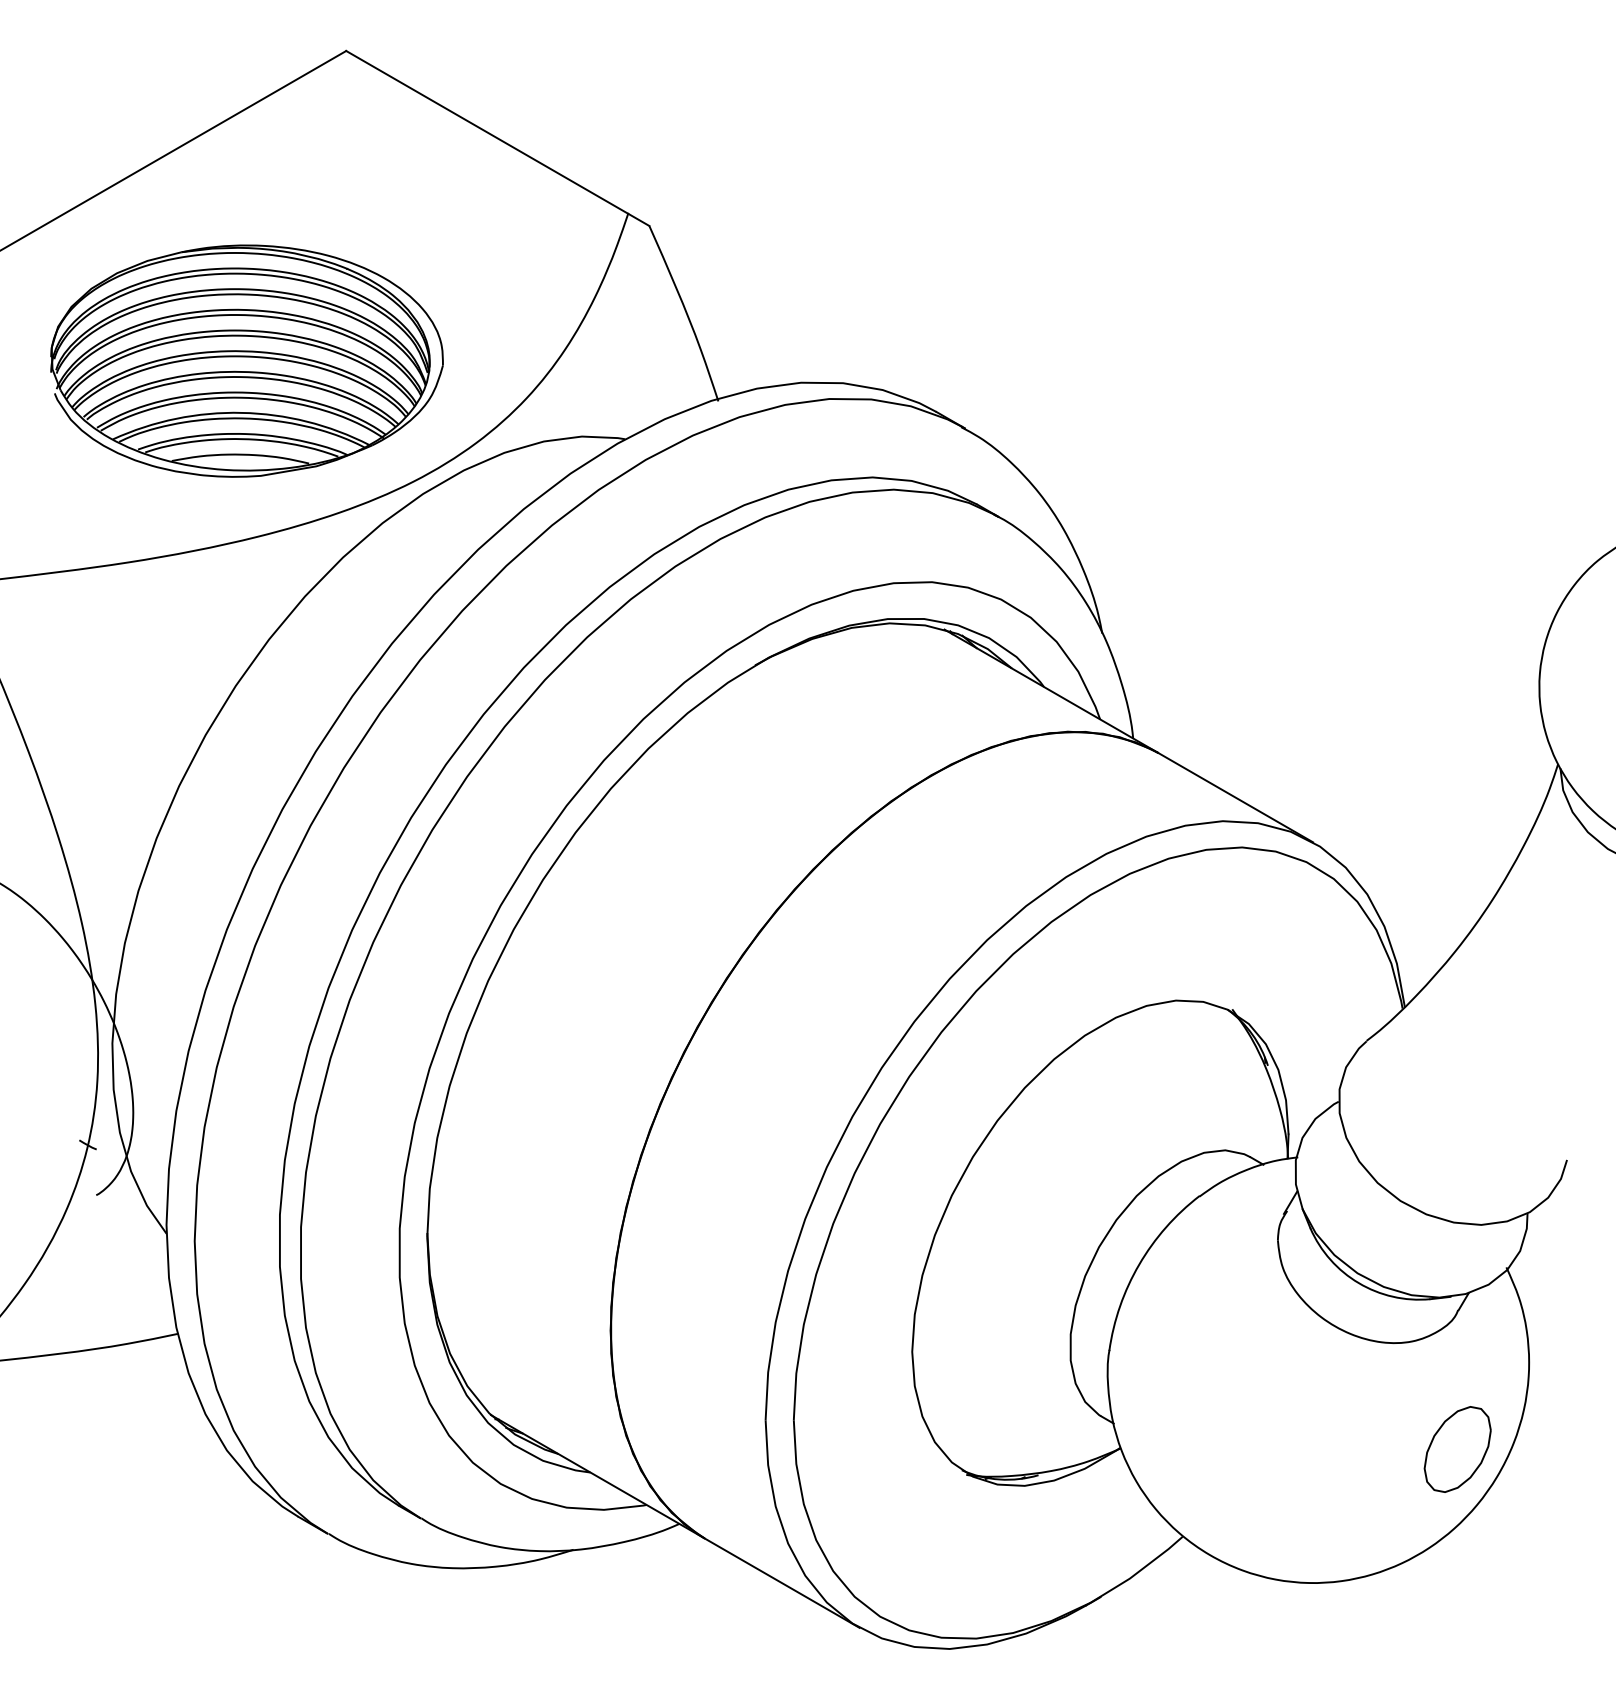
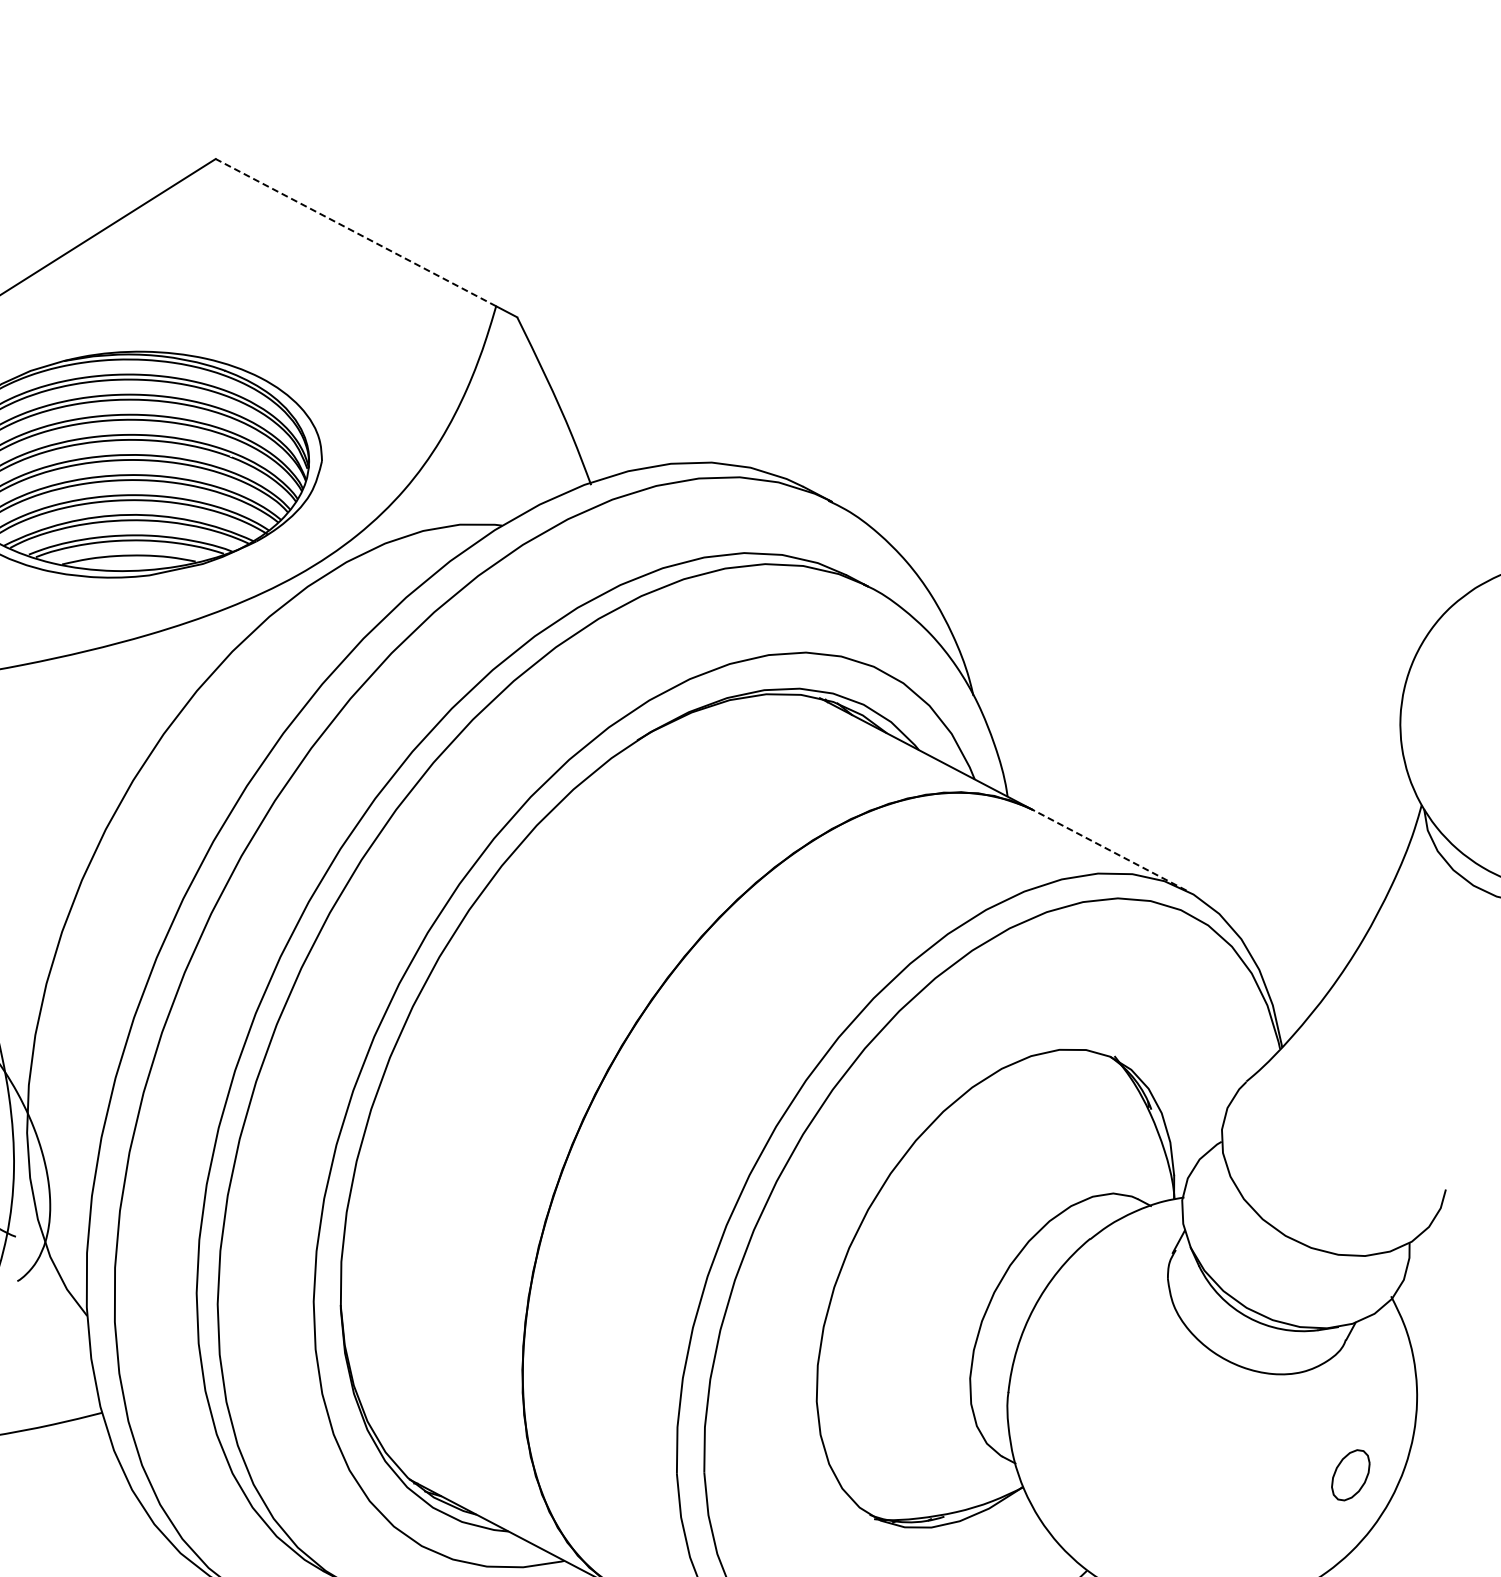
line: (487, 132) -> (356, 232), solid -> dashed
line: (1235, 797) -> (1109, 850), solid -> dashed
part: (1457, 1449) -> (1350, 1475), size x0.6

